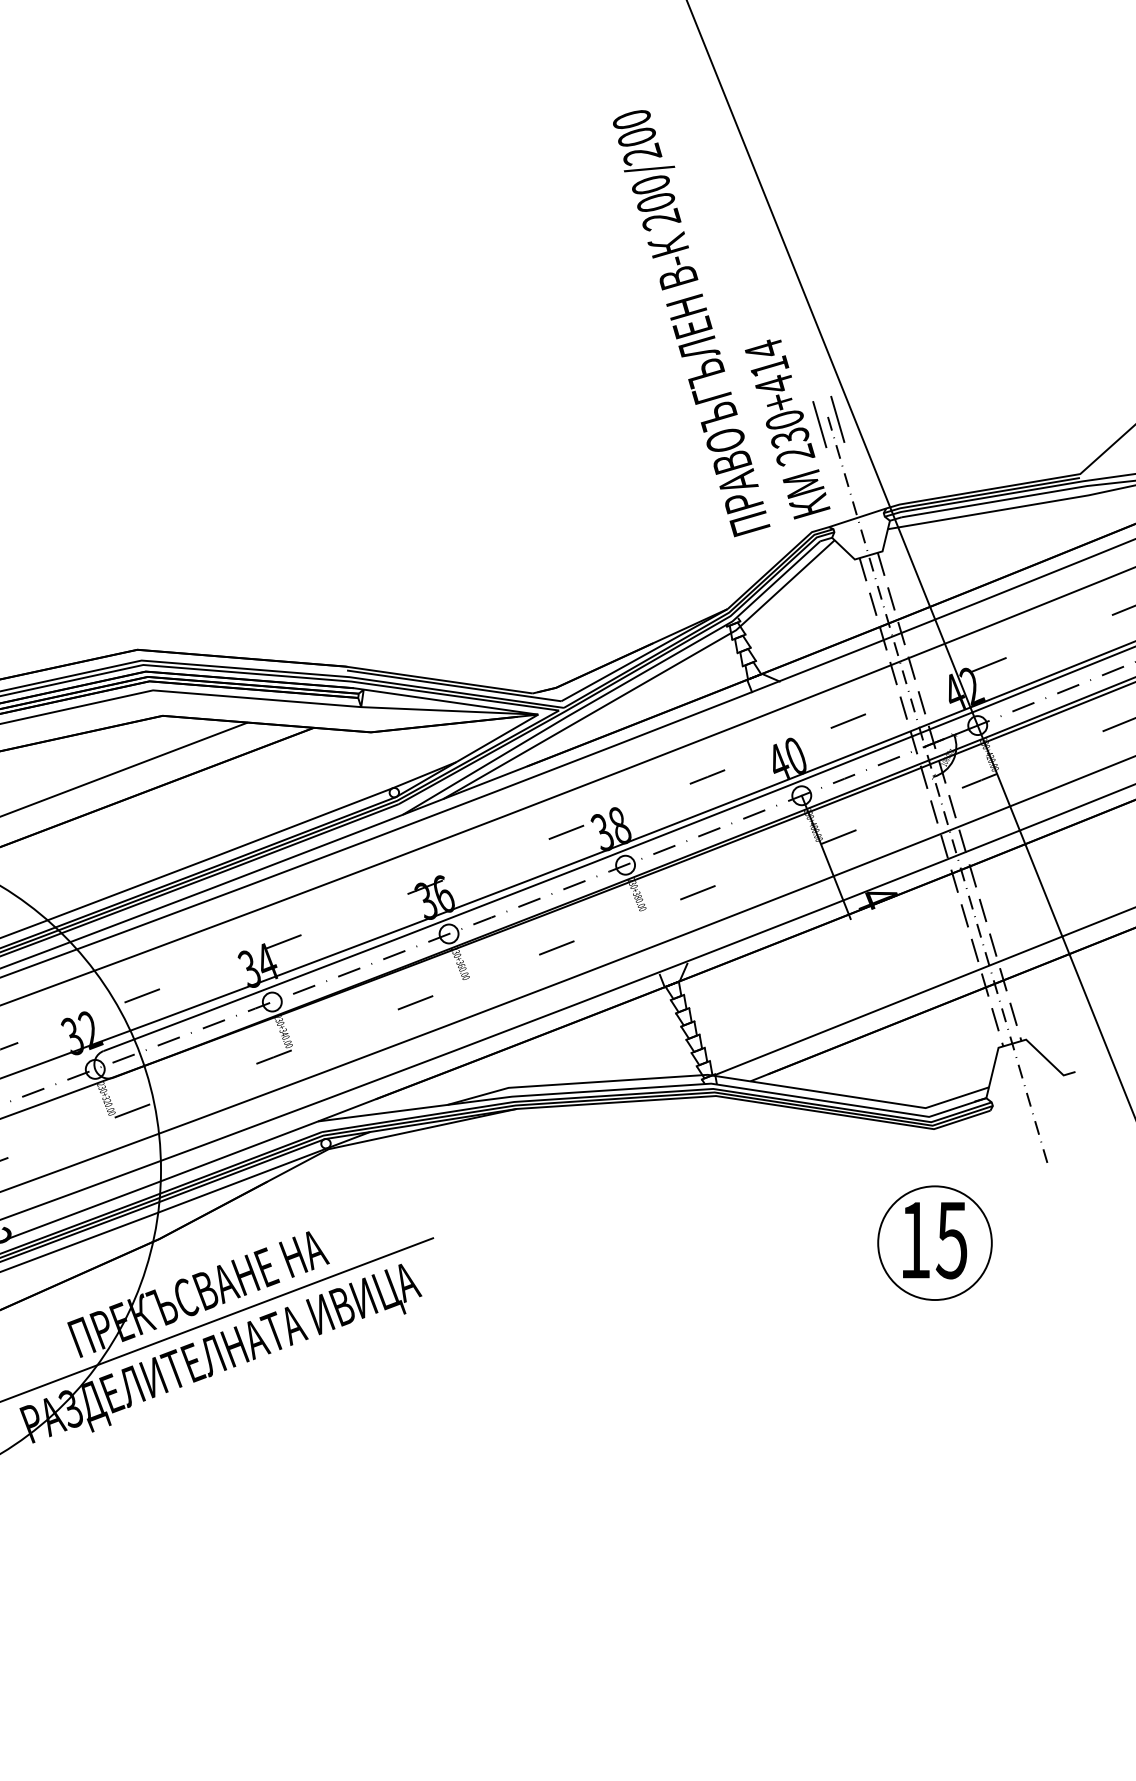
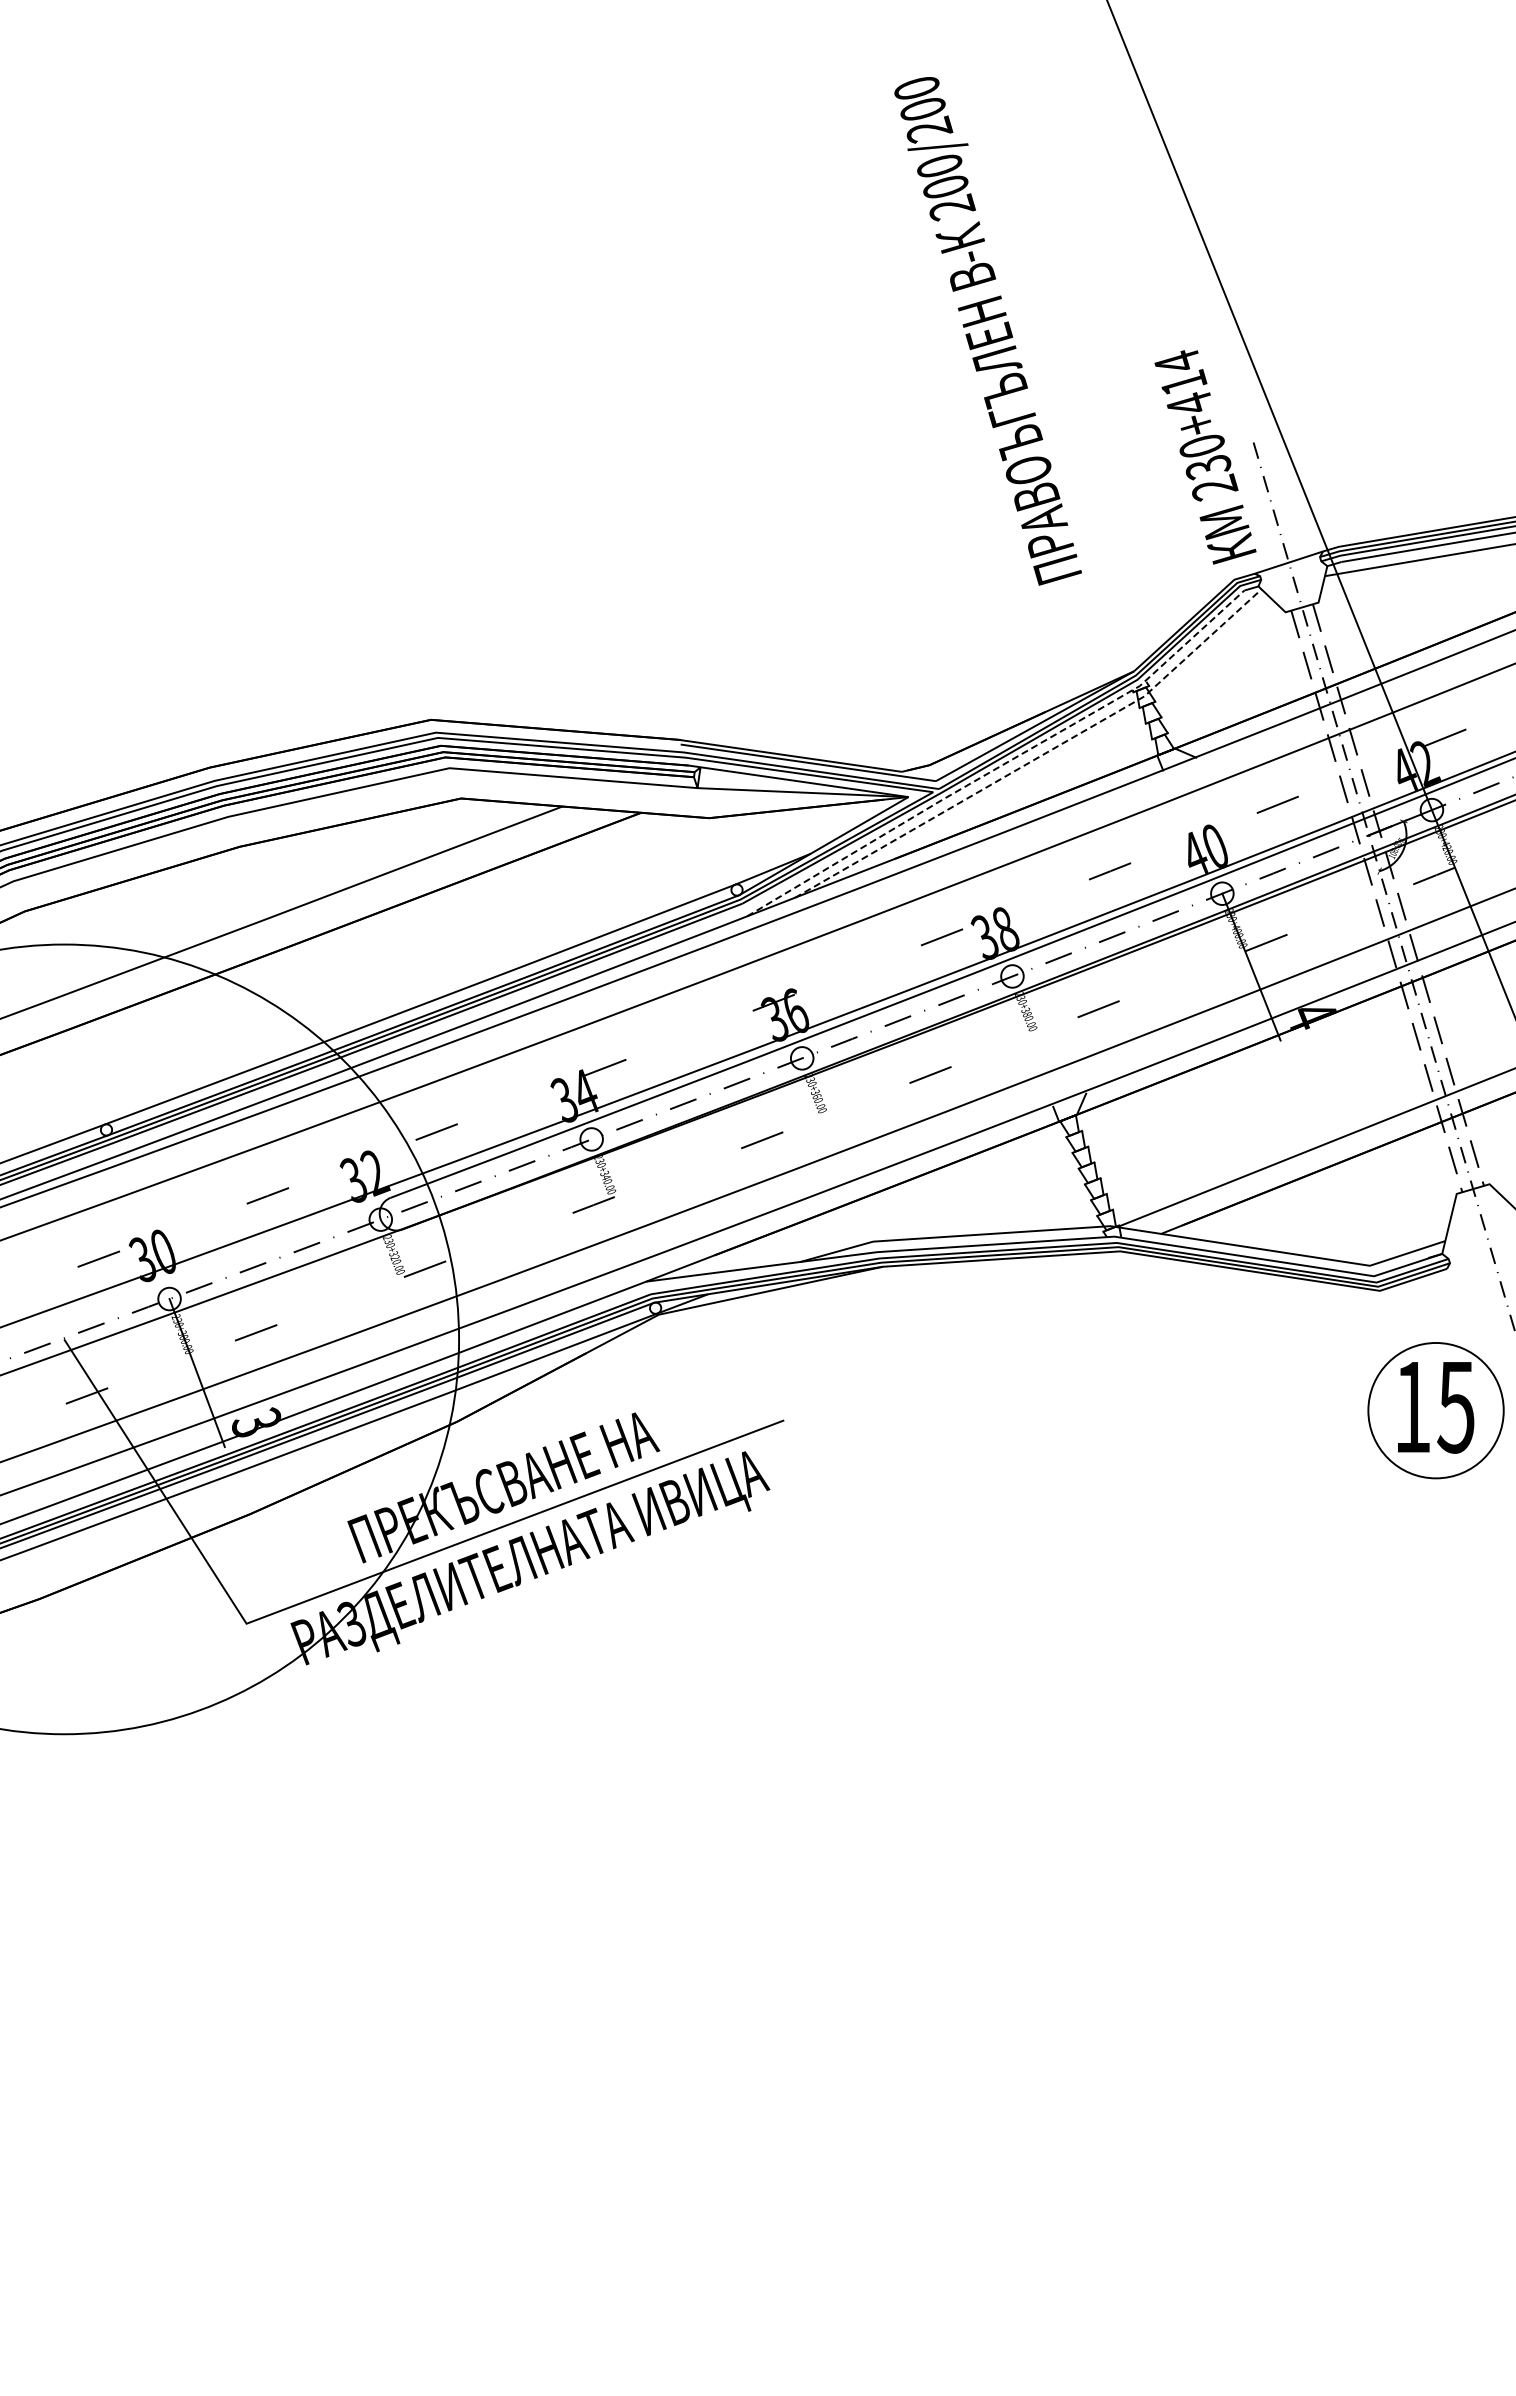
text: (691, 323) -> (987, 331), moved
line: (838, 419) -> (1265, 445), removed
line: (819, 424) -> (1243, 451), removed
line: (647, 681) -> (1038, 757), solid -> dashed
line: (618, 687) -> (1003, 764), solid -> dashed
part: (934, 1243) -> (1435, 1410), moved

